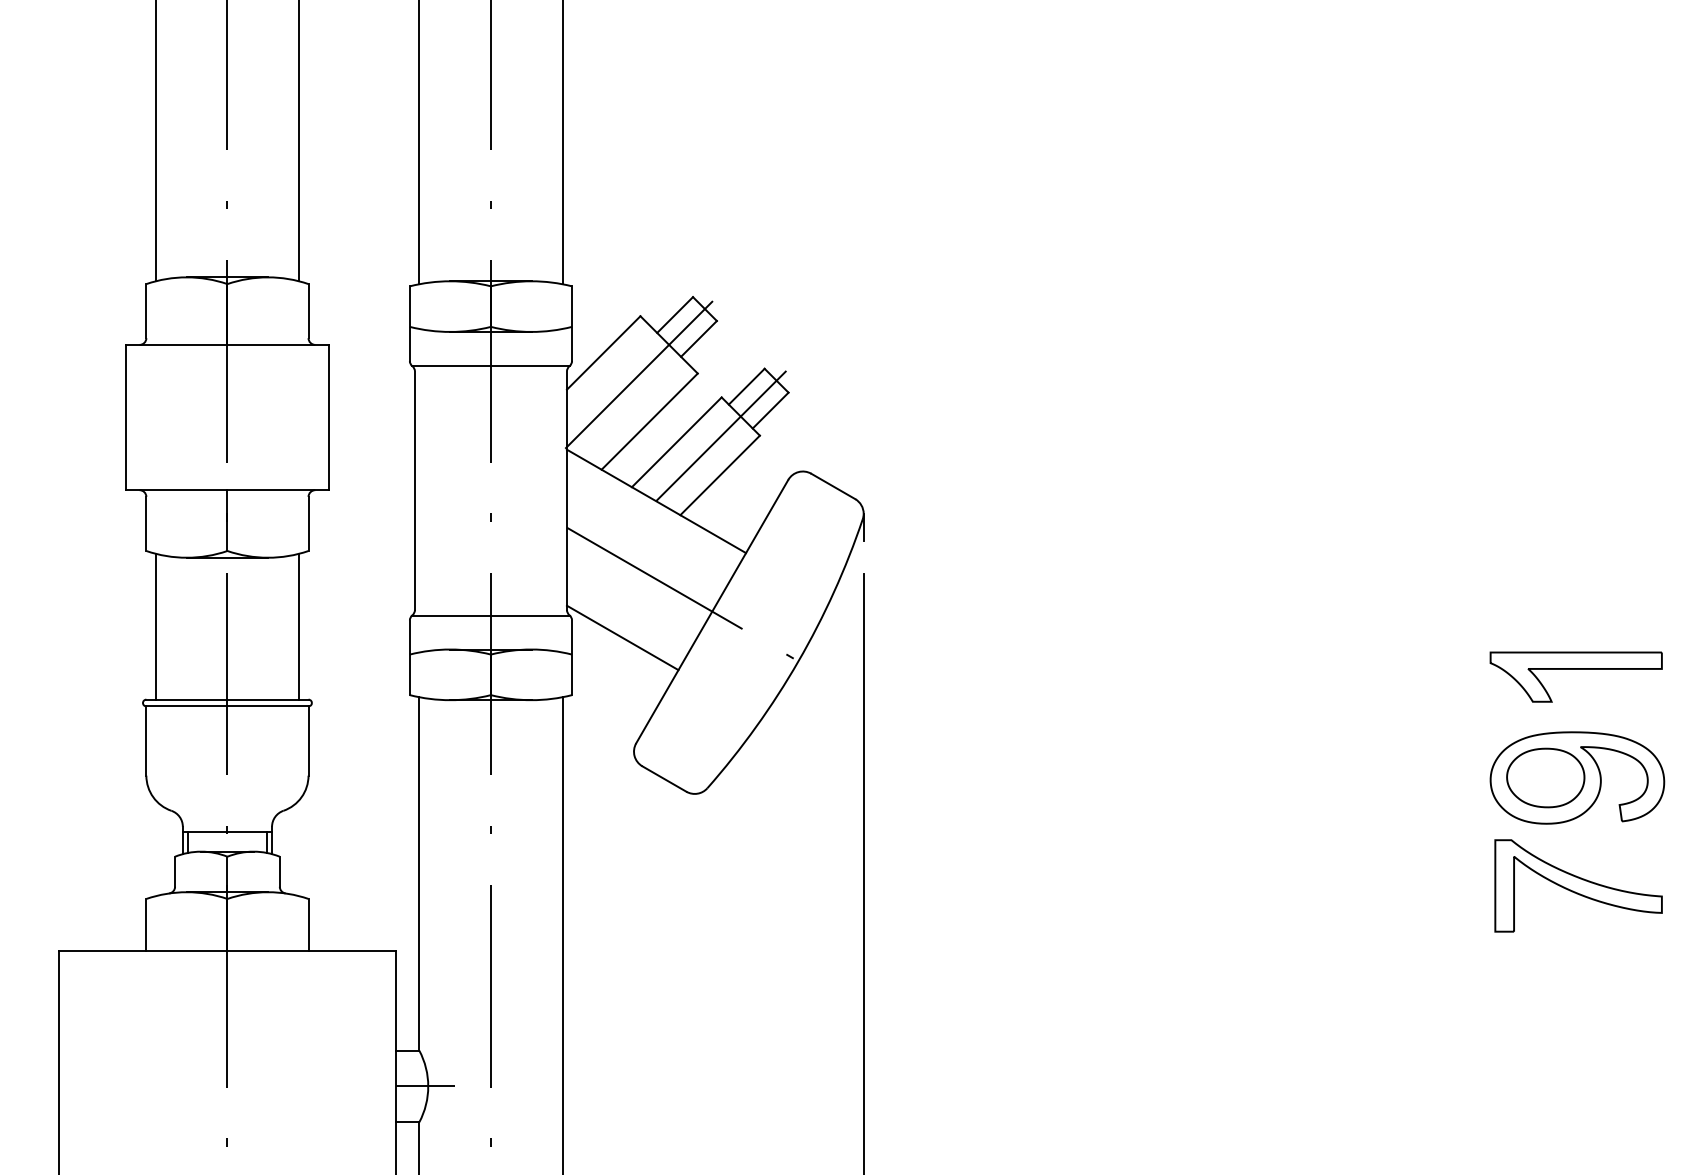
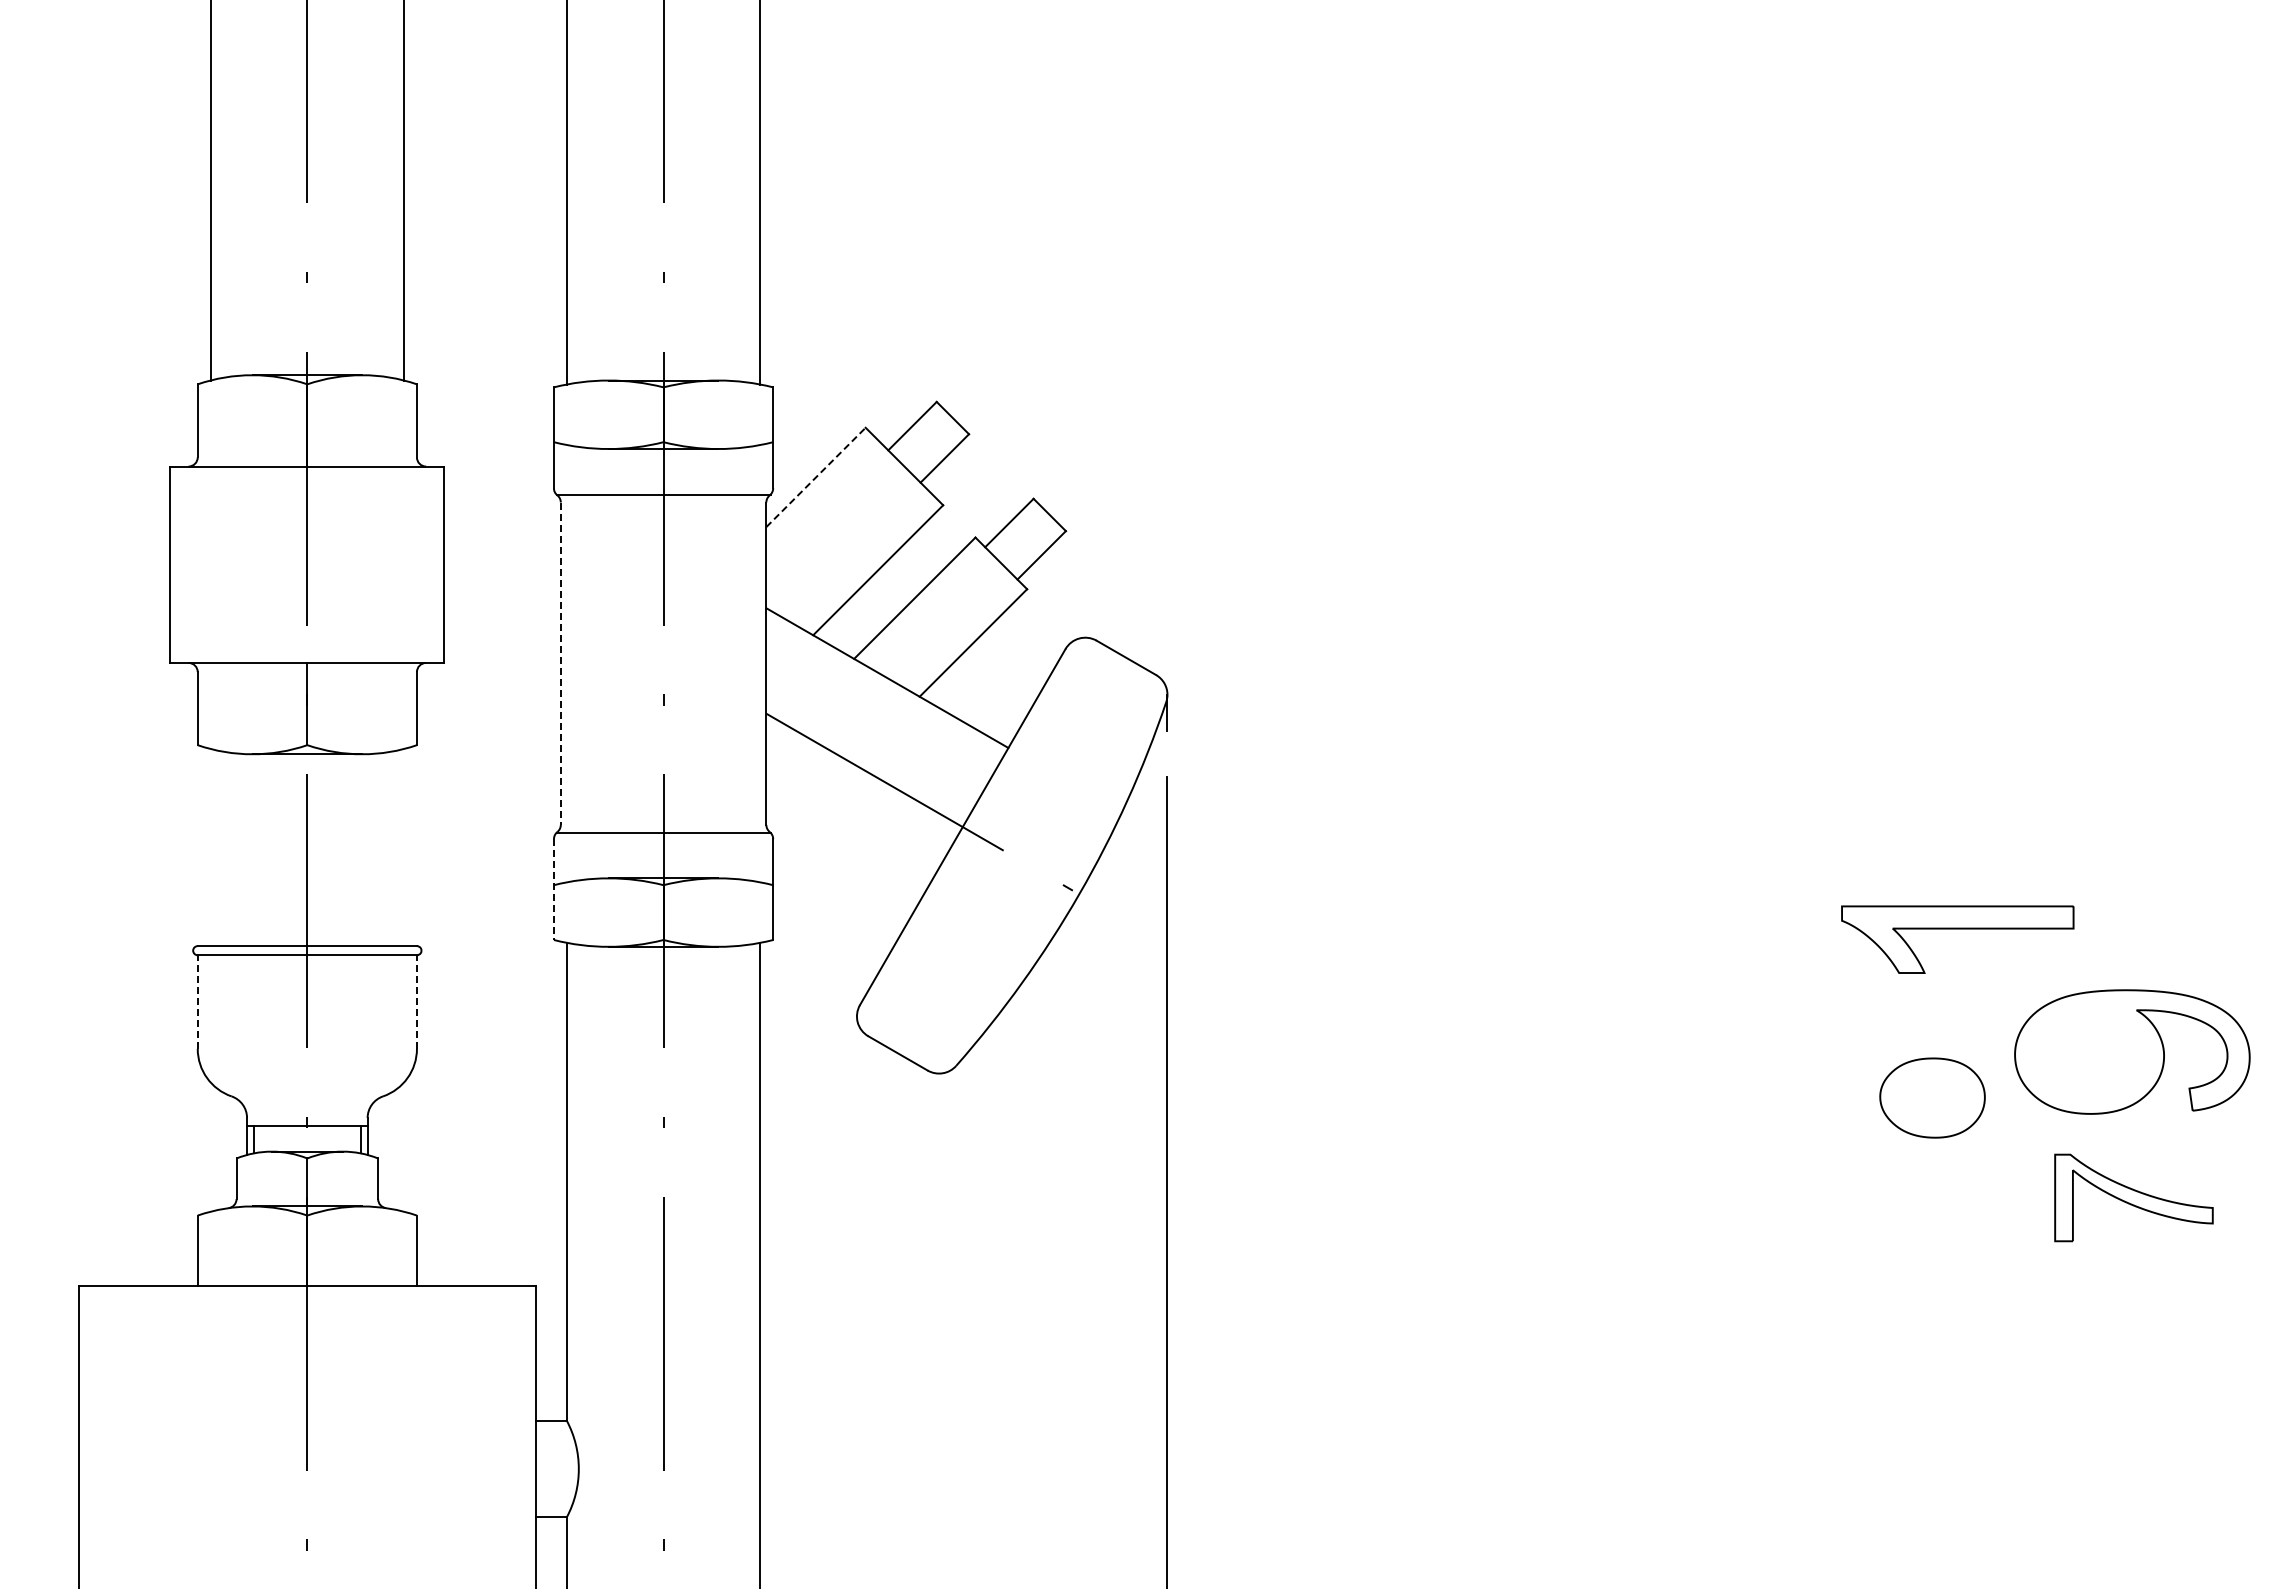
line: (604, 353) -> (816, 477), solid -> dashed
line: (638, 374) -> (863, 506), removed
line: (720, 435) -> (974, 589), removed
line: (414, 491) -> (560, 664), solid -> dashed
line: (155, 626) -> (210, 847), removed
line: (299, 626) -> (404, 847), removed
line: (622, 637) -> (841, 862), removed
line: (409, 658) -> (553, 890), solid -> dashed
part: (1576, 669) -> (1957, 929), moved
line: (146, 741) -> (197, 1002), solid -> dashed
line: (308, 741) -> (416, 1002), solid -> dashed
part: (1545, 777) -> (1932, 1097), moved
part: (1578, 885) -> (2133, 1197), size x0.7
line: (425, 1086) -> (574, 1469), removed

